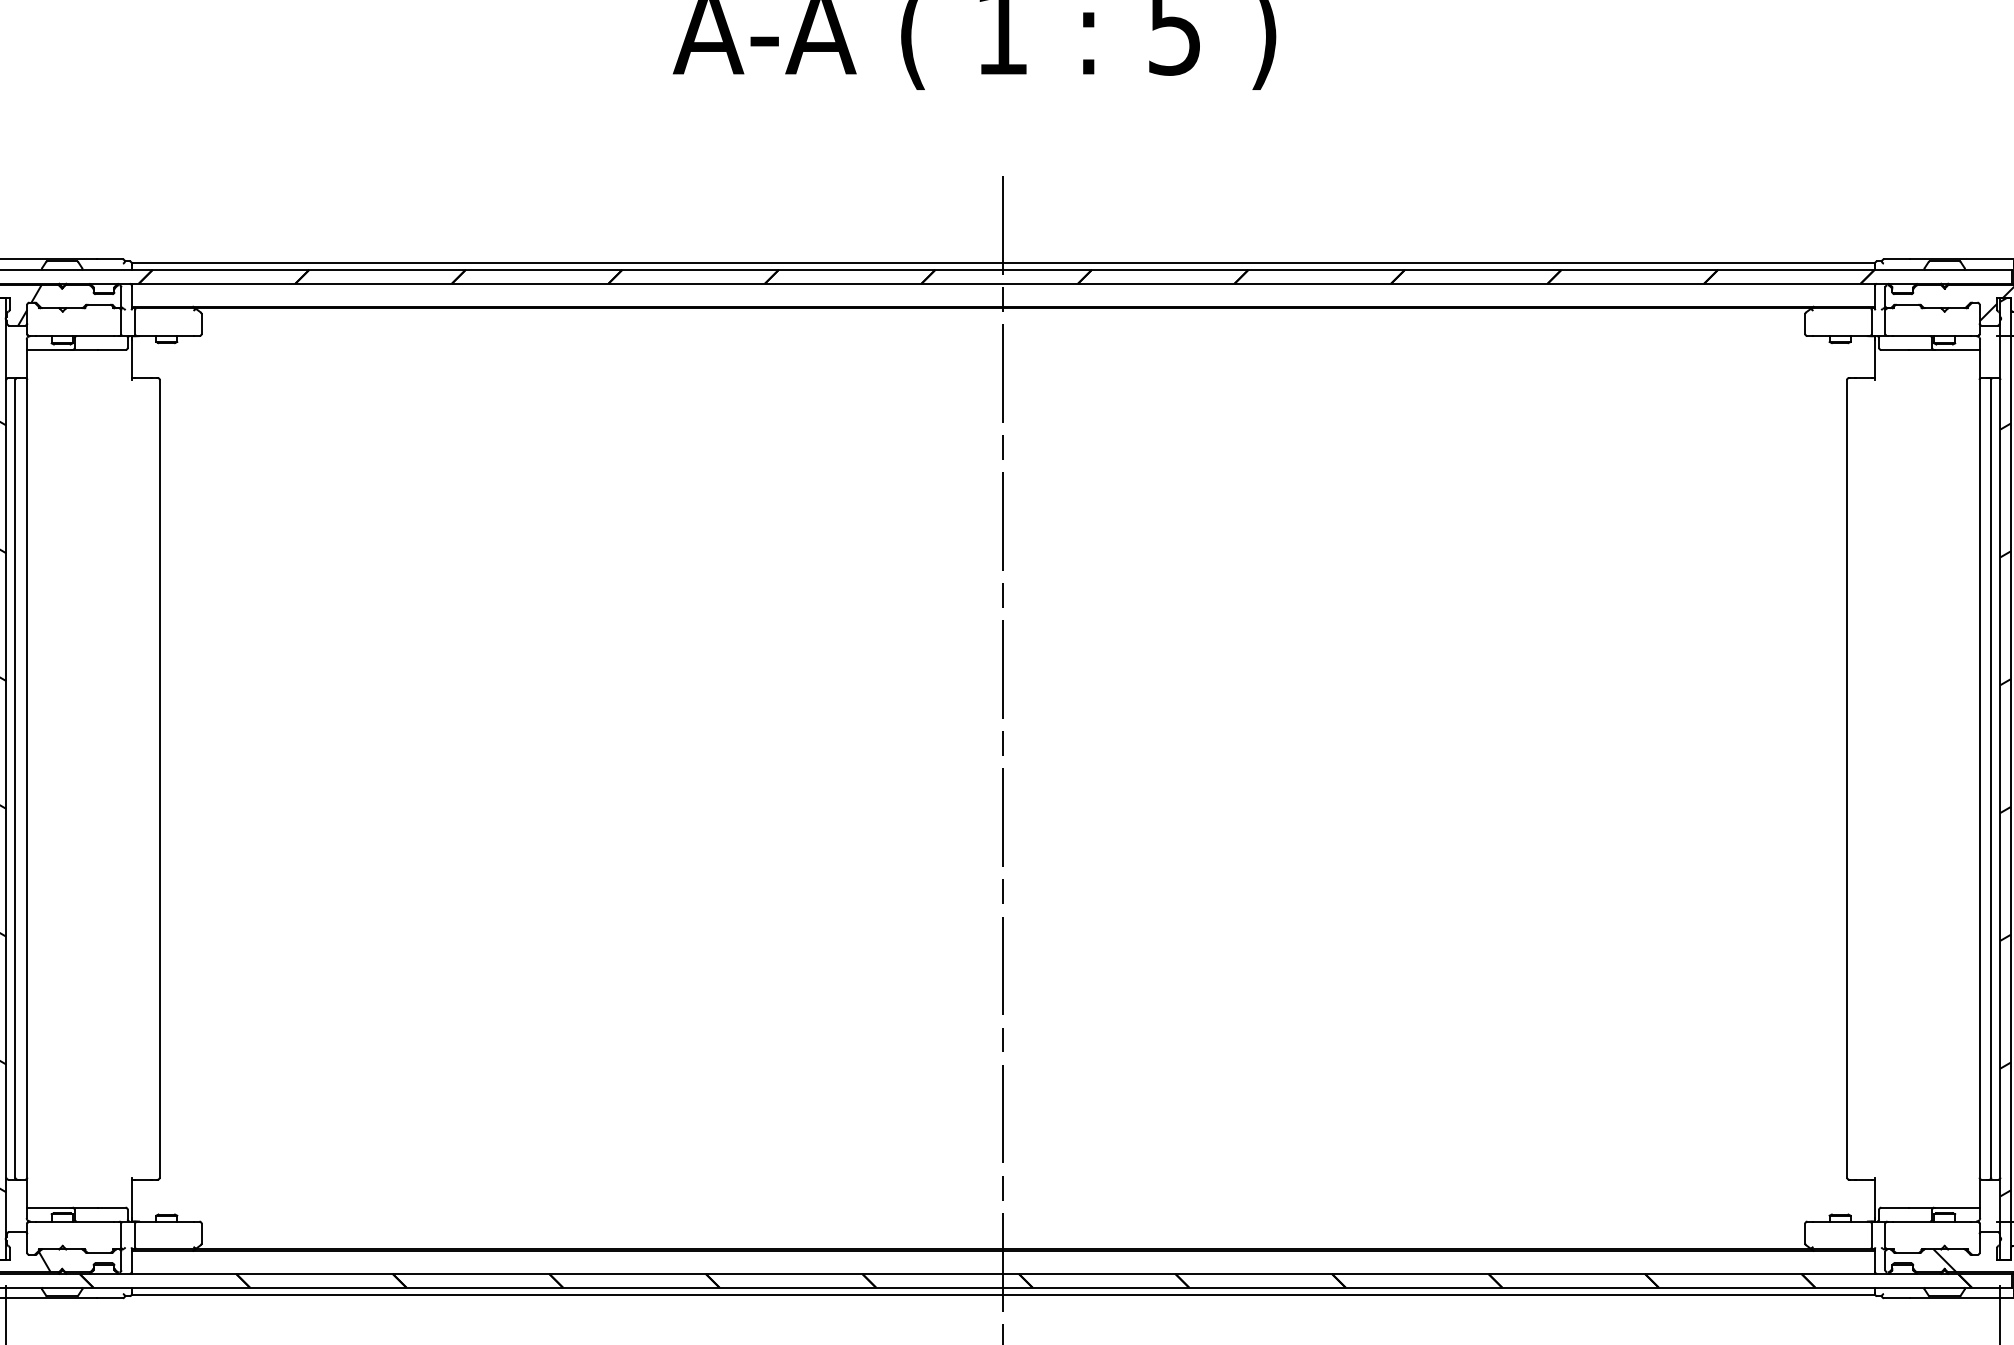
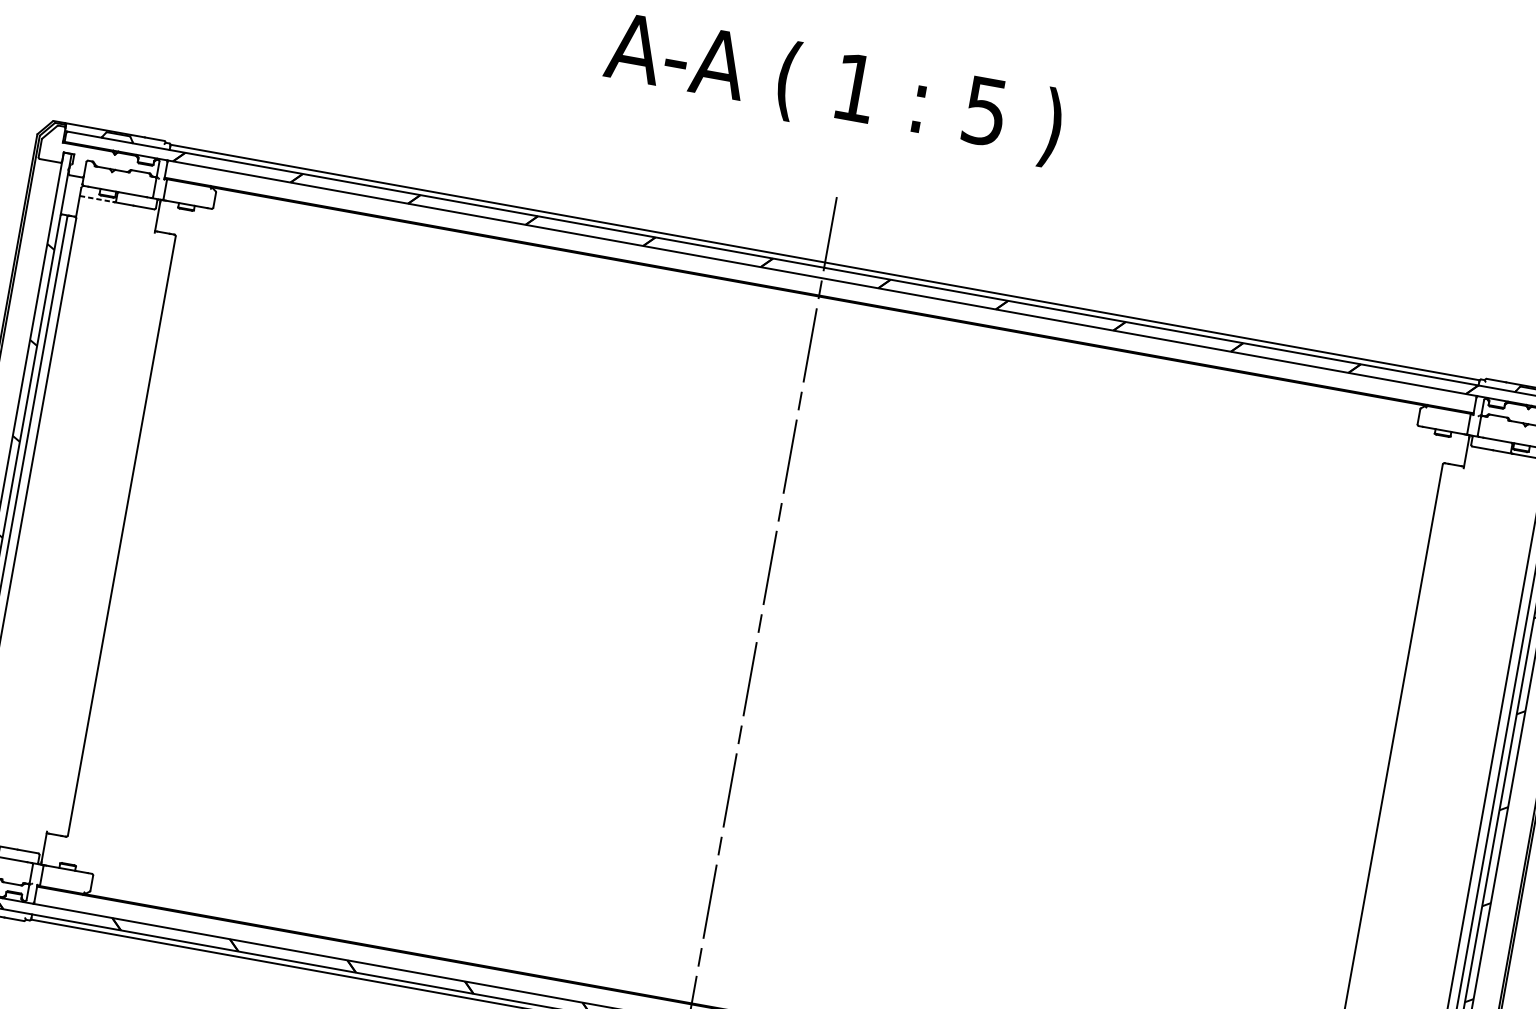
hatch: (29, 305) -> (87, 162), removed
line: (49, 350) -> (96, 199), solid -> dashed

